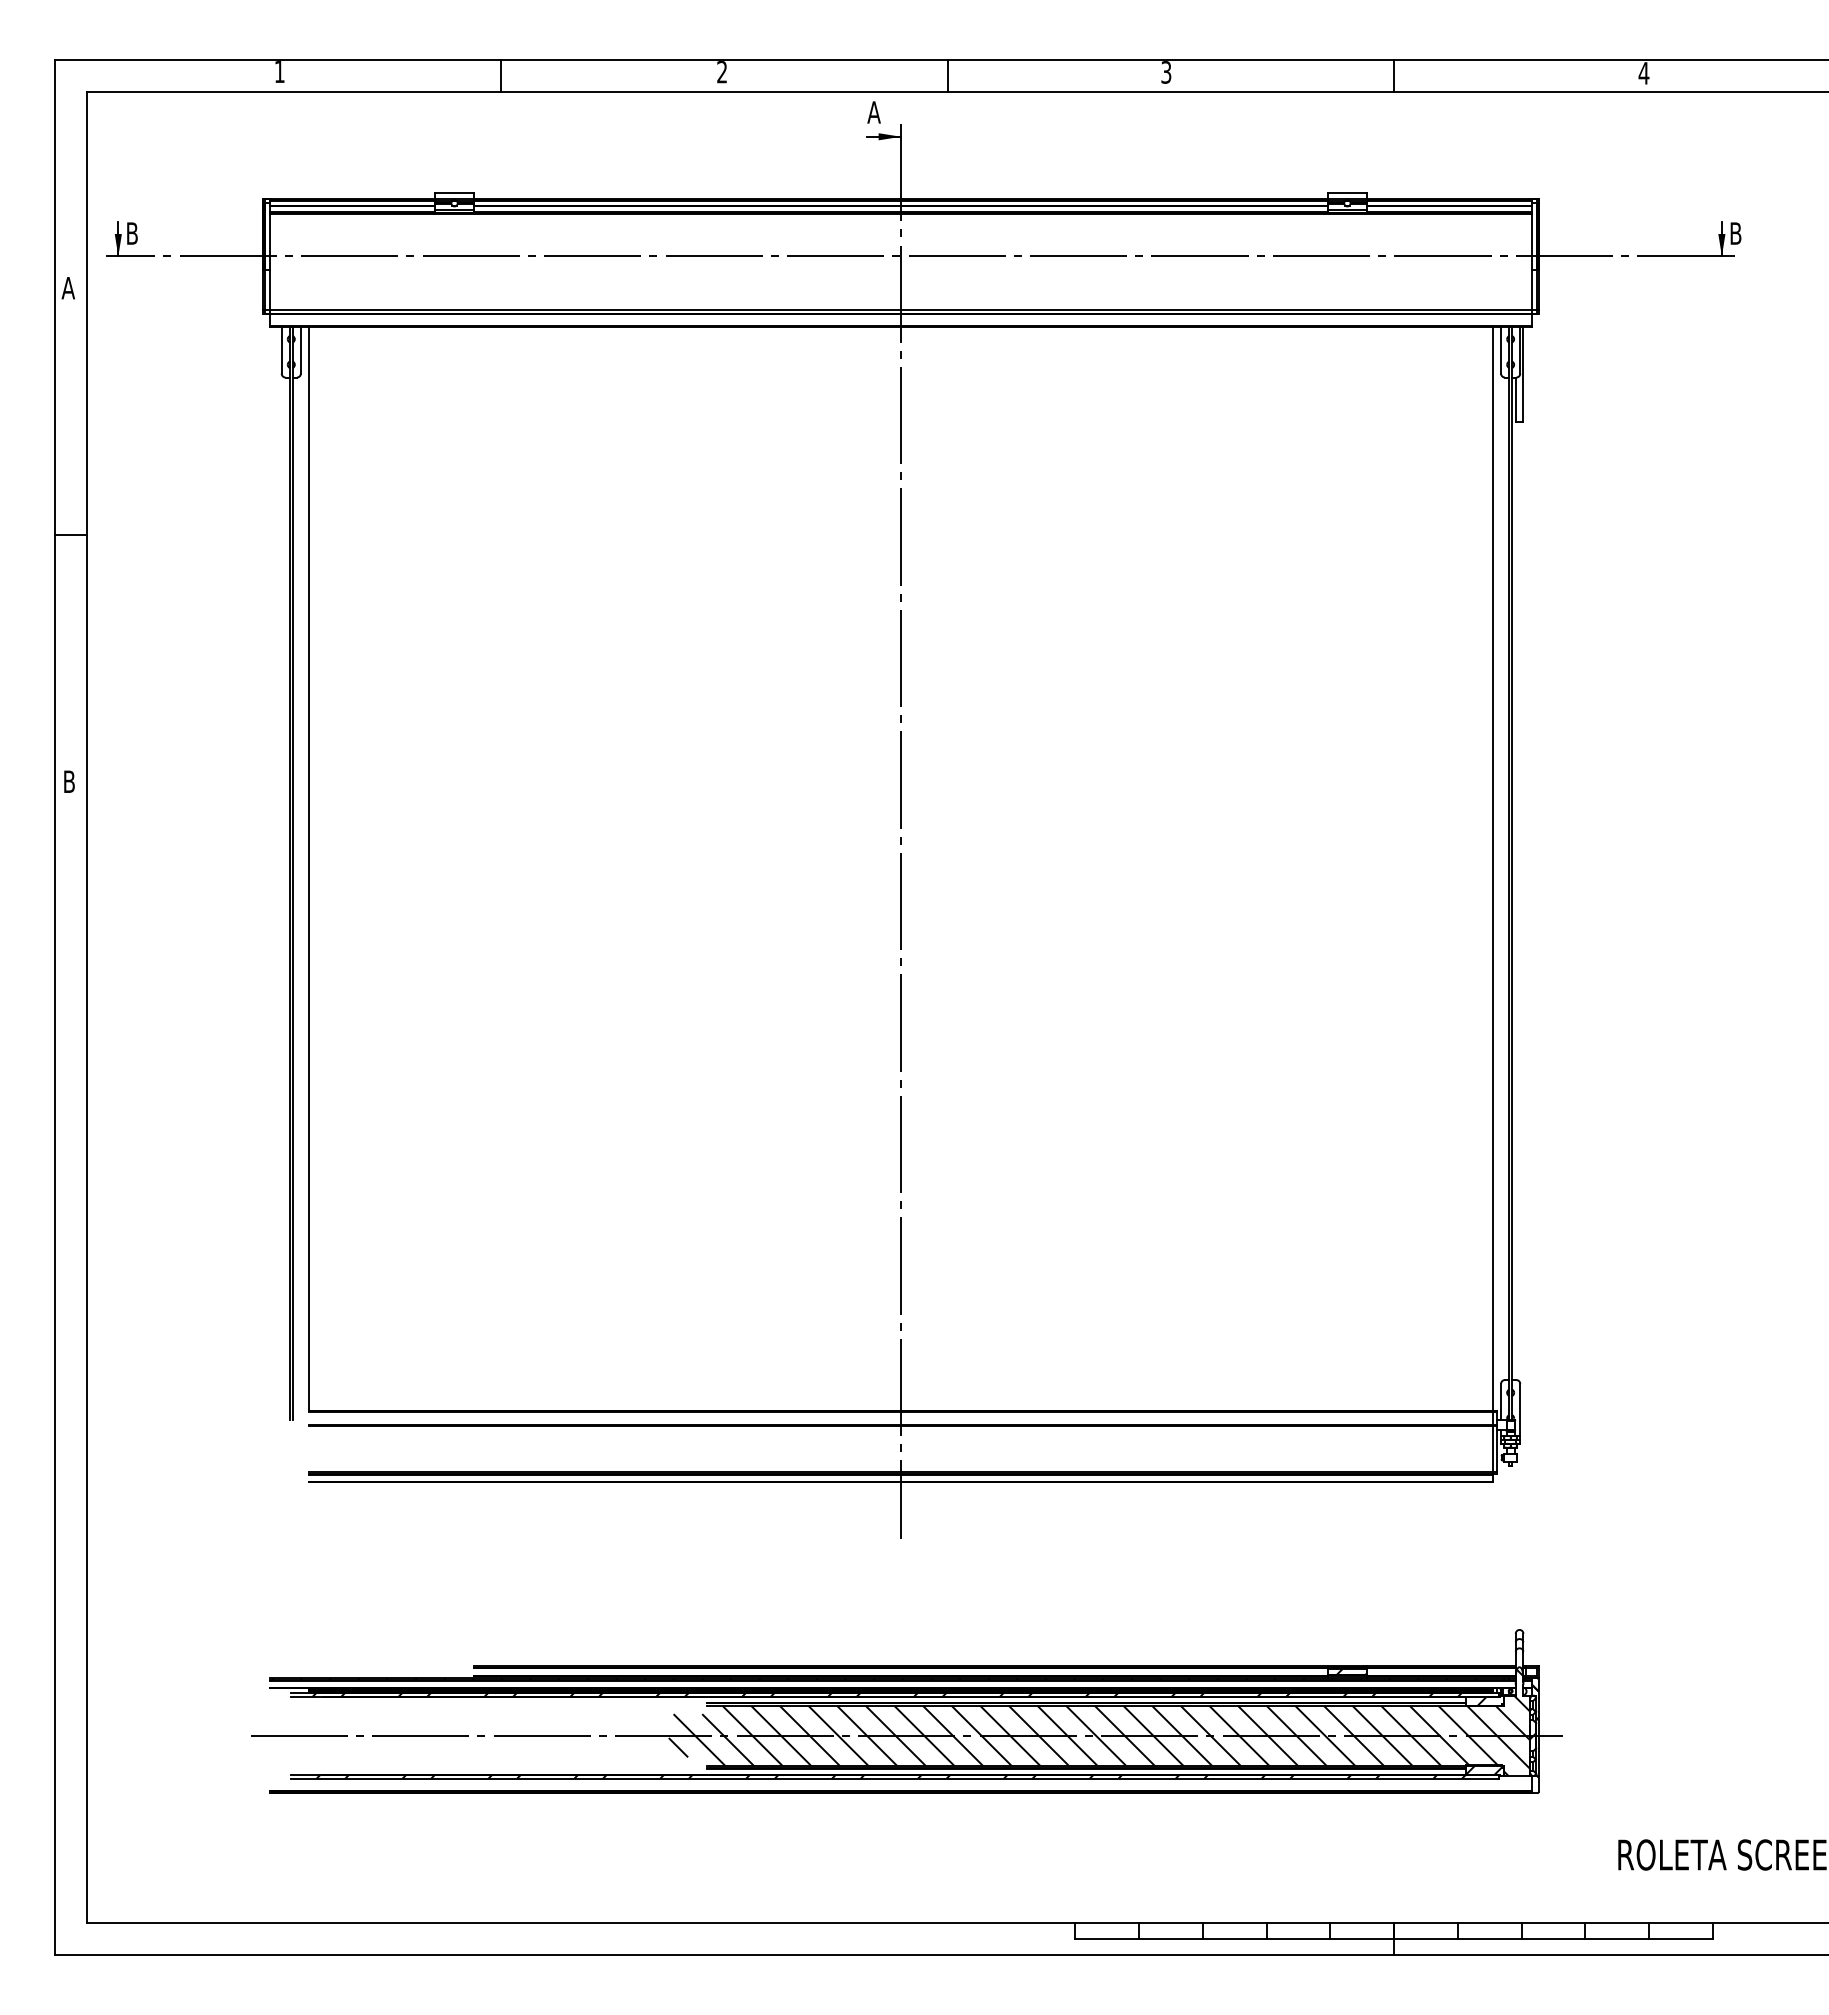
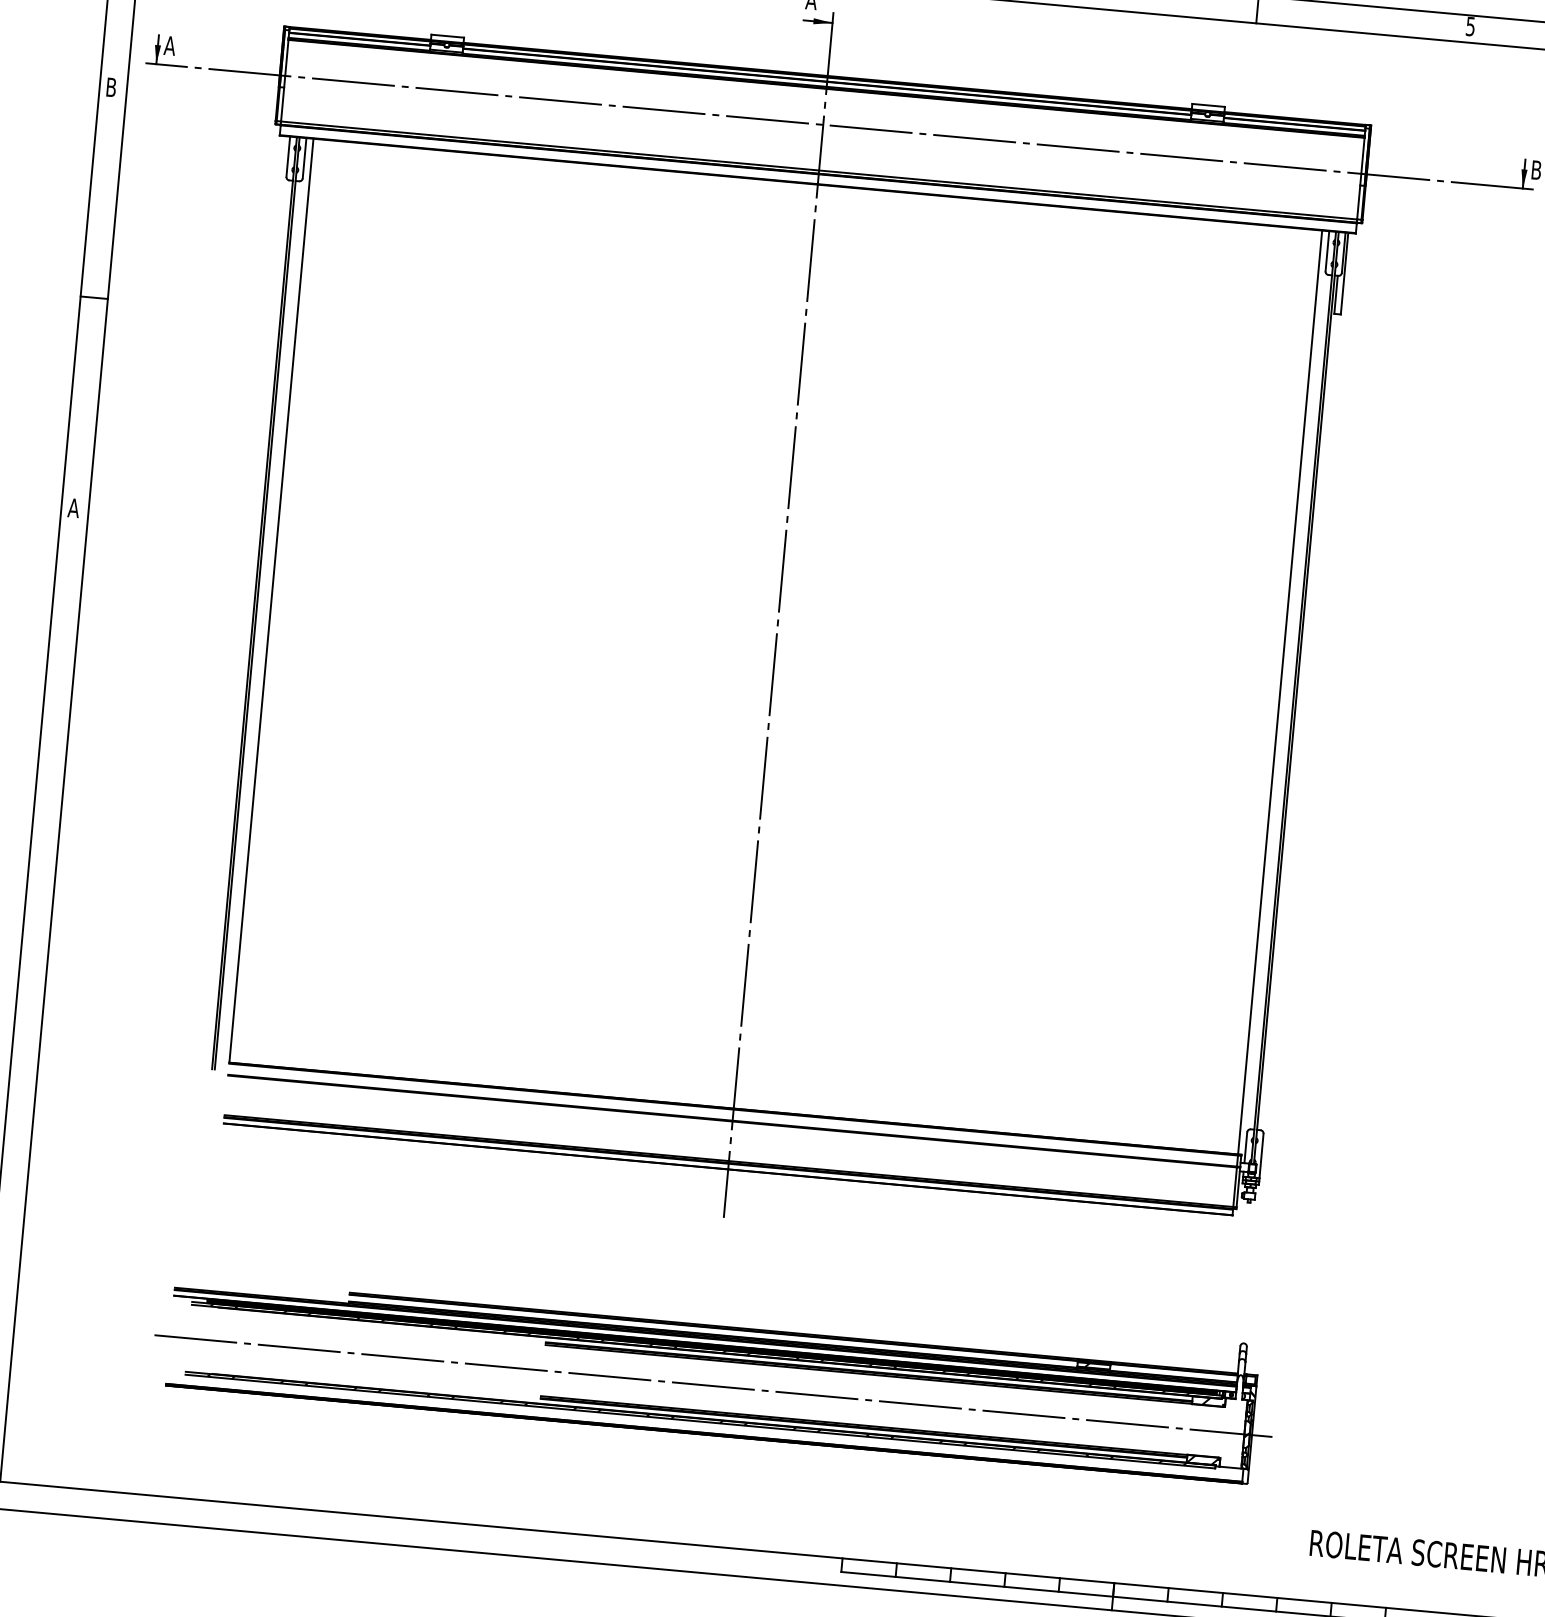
text: (1643, 73) -> (1470, 26), 4 -> 5
text: (131, 233) -> (169, 45), B -> A
text: (67, 288) -> (110, 87), A -> B
text: (68, 781) -> (73, 507), B -> A
hatch: (1098, 1722) -> (877, 1389), removed

